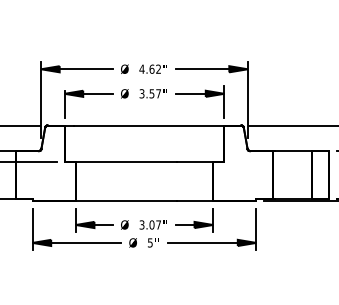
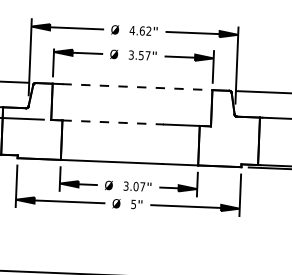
line: (149, 125) -> (137, 87), solid -> dashed
line: (126, 161) -> (113, 122), solid -> dashed

